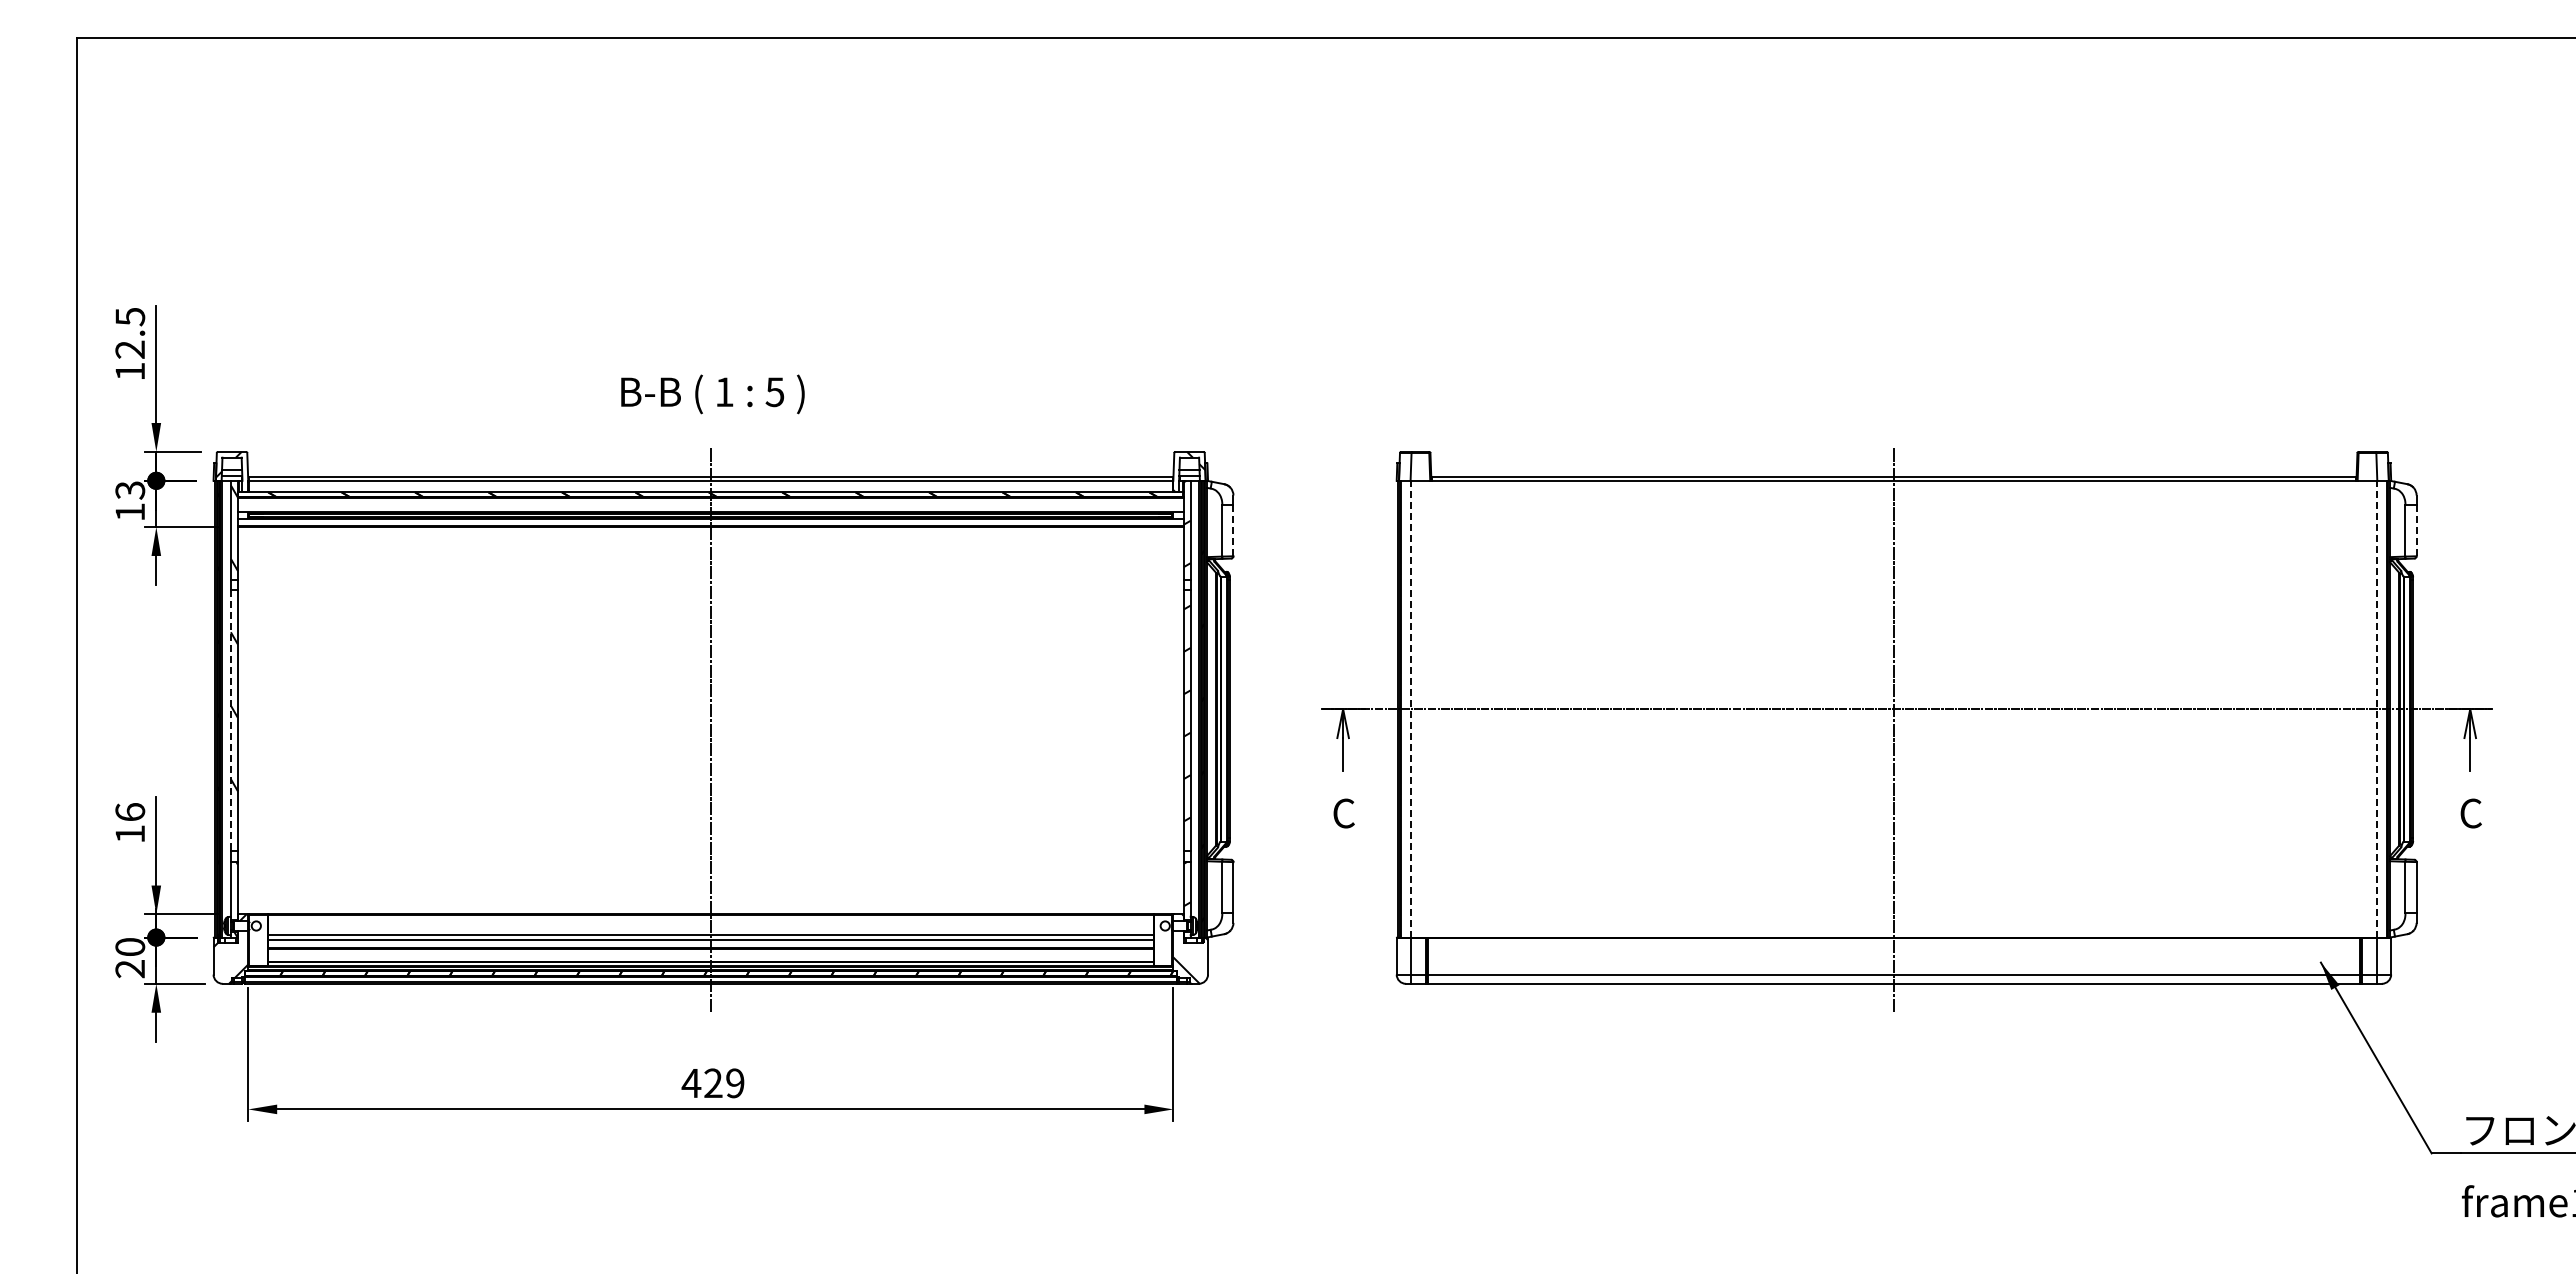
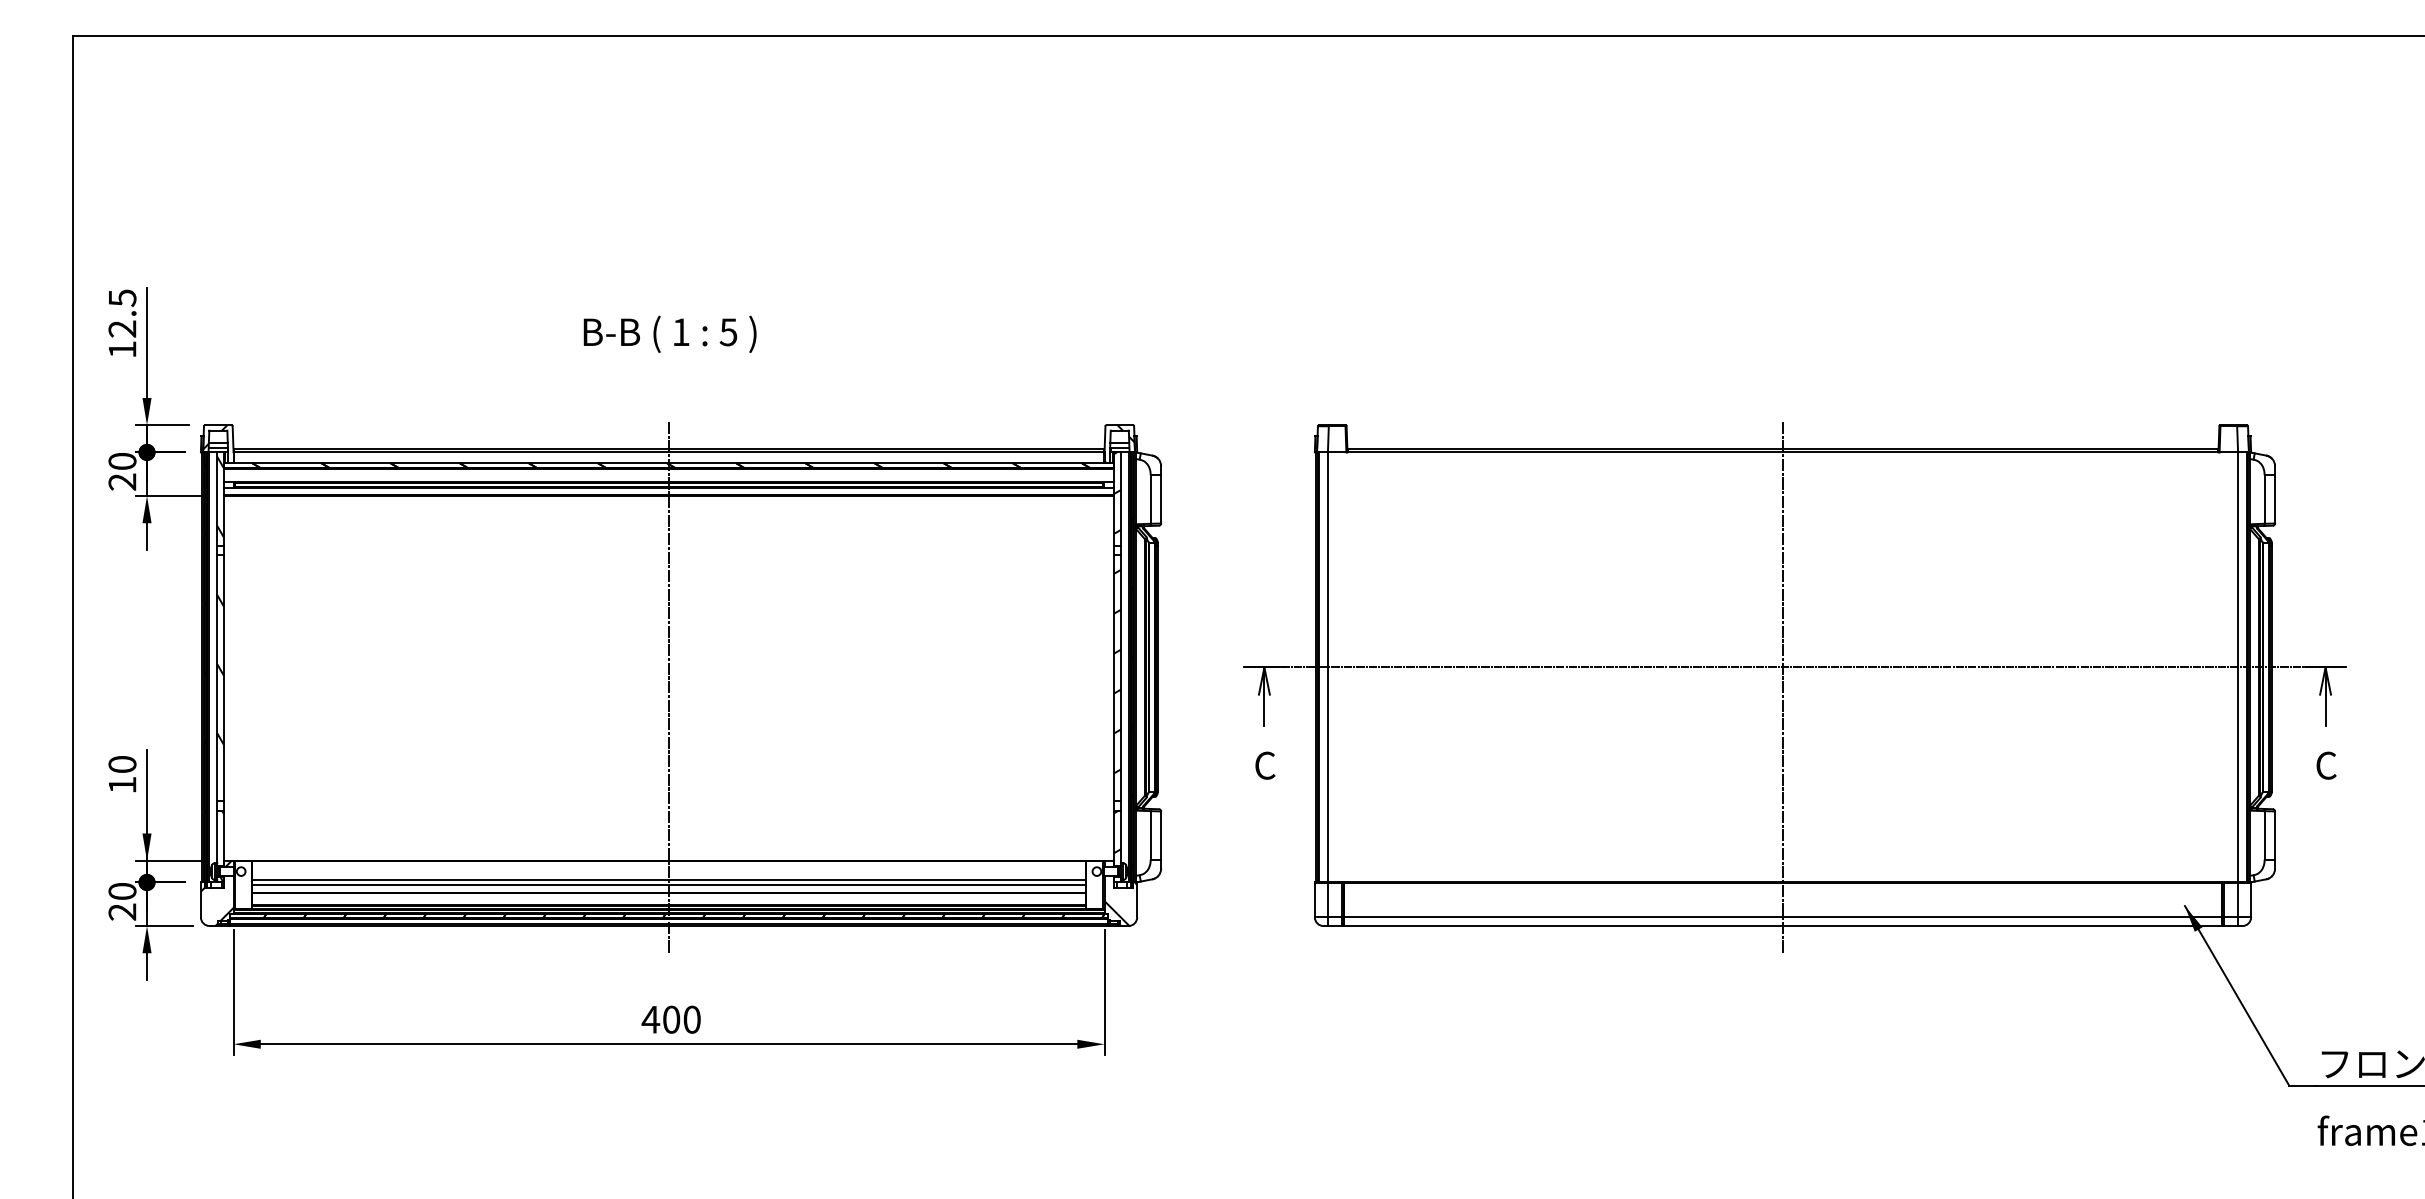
text: (712, 394) -> (669, 334), moved
text: (130, 501) -> (122, 471), 13 -> 20
line: (1233, 530) -> (1161, 499), dashed -> solid
line: (2416, 530) -> (2274, 499), dashed -> solid
line: (1411, 708) -> (1328, 666), dashed -> solid
line: (2376, 708) -> (2237, 666), dashed -> solid
line: (230, 720) -> (216, 678), dashed -> solid
text: (130, 812) -> (122, 764), 16 -> 10
text: (724, 1083) -> (681, 1019), 429 -> 400

